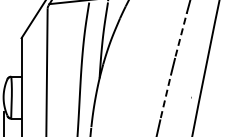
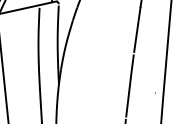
line: (181, 34) -> (137, 29), dashed -> solid
line: (165, 96) -> (128, 94), dashed -> solid

